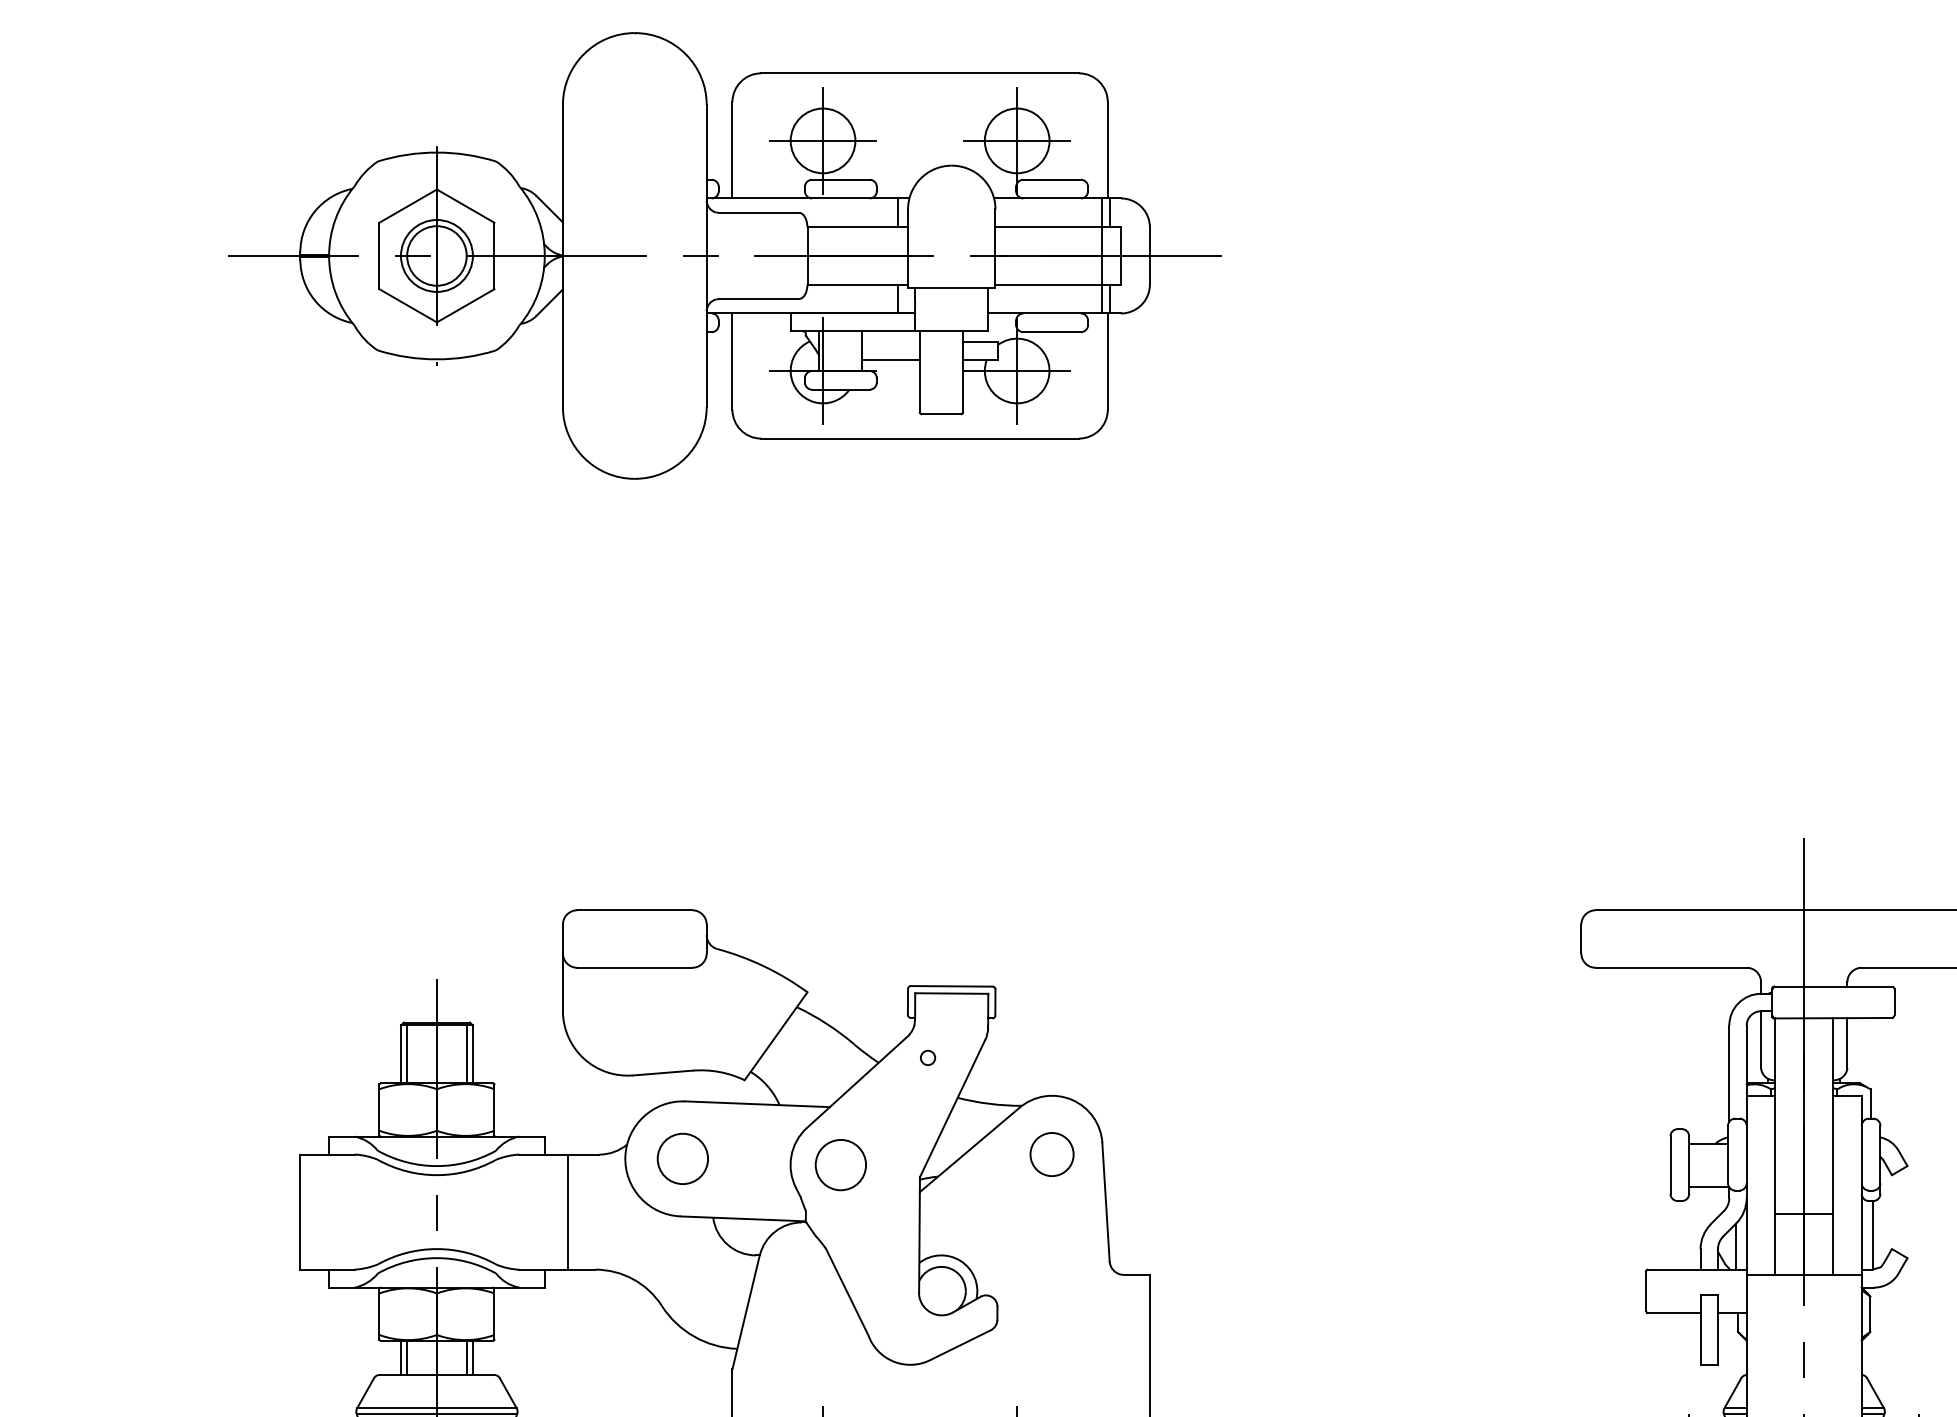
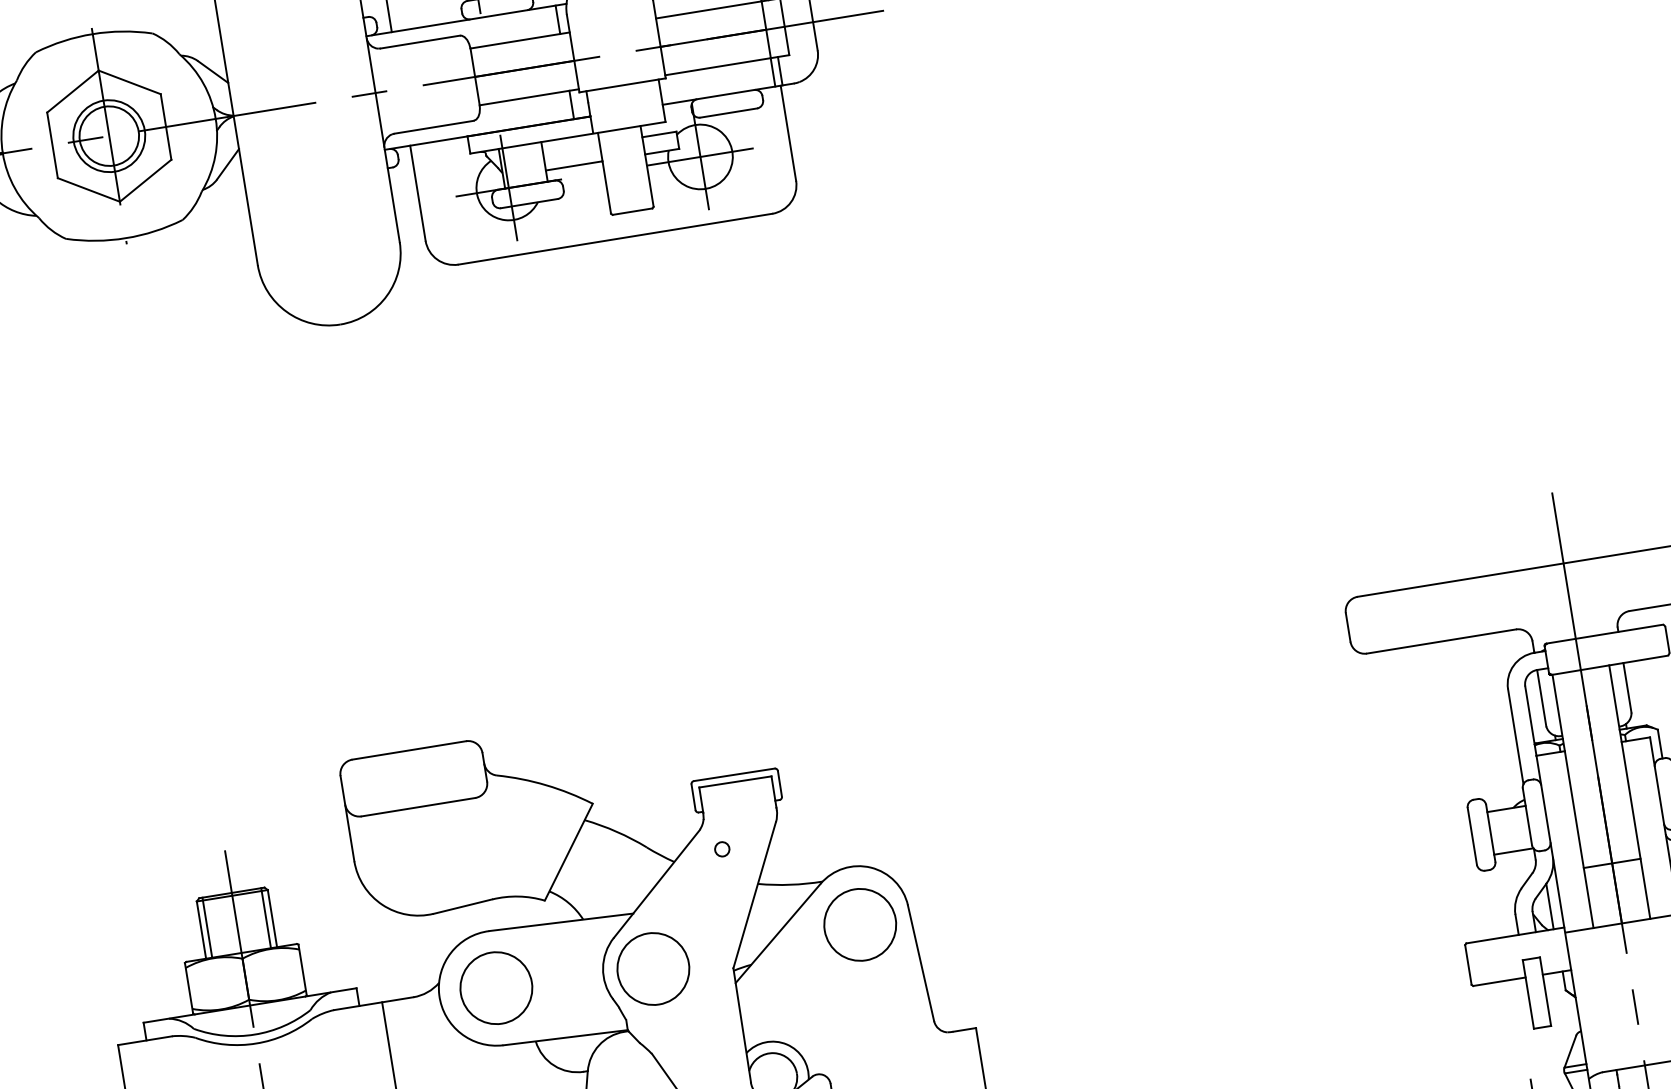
circle: (1051, 1154) -> (859, 924), size x1.67
circle: (682, 1158) -> (495, 987), size x1.43
circle: (840, 1165) -> (653, 969), size x1.43

